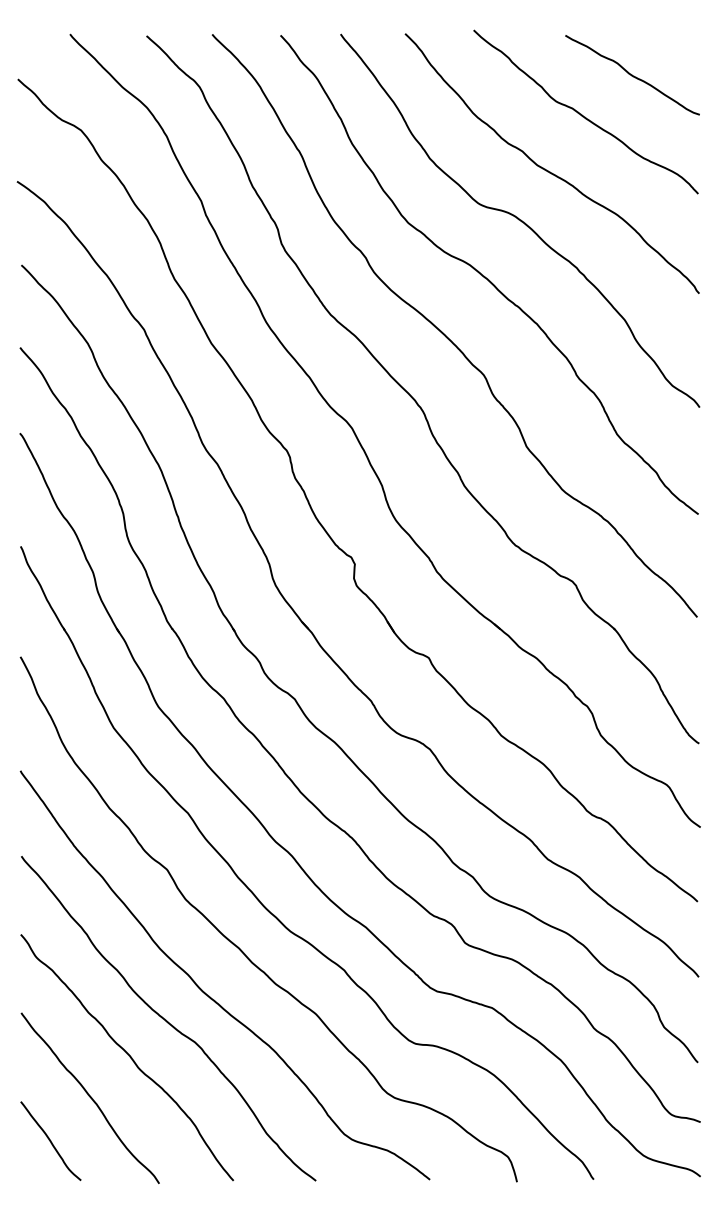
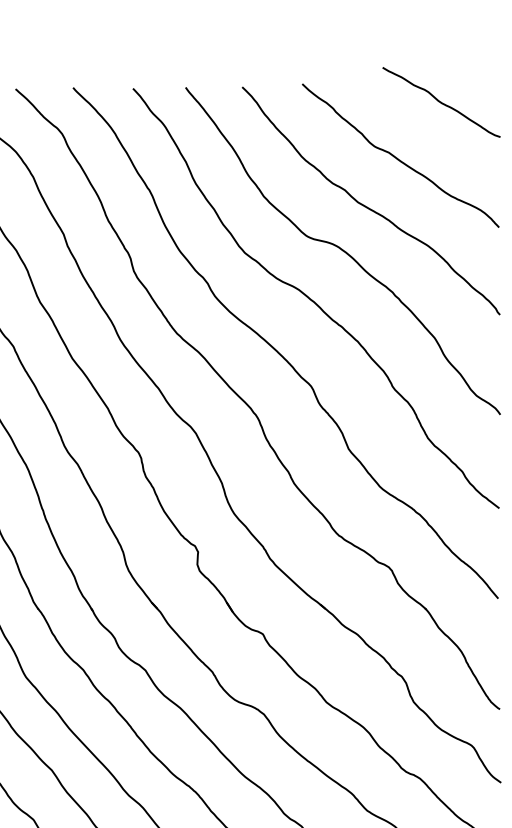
curve: (632, 75) -> (441, 102), moved

